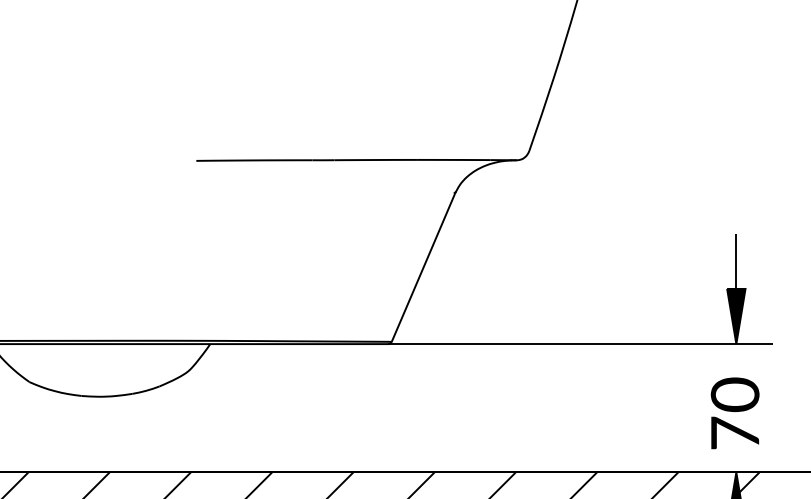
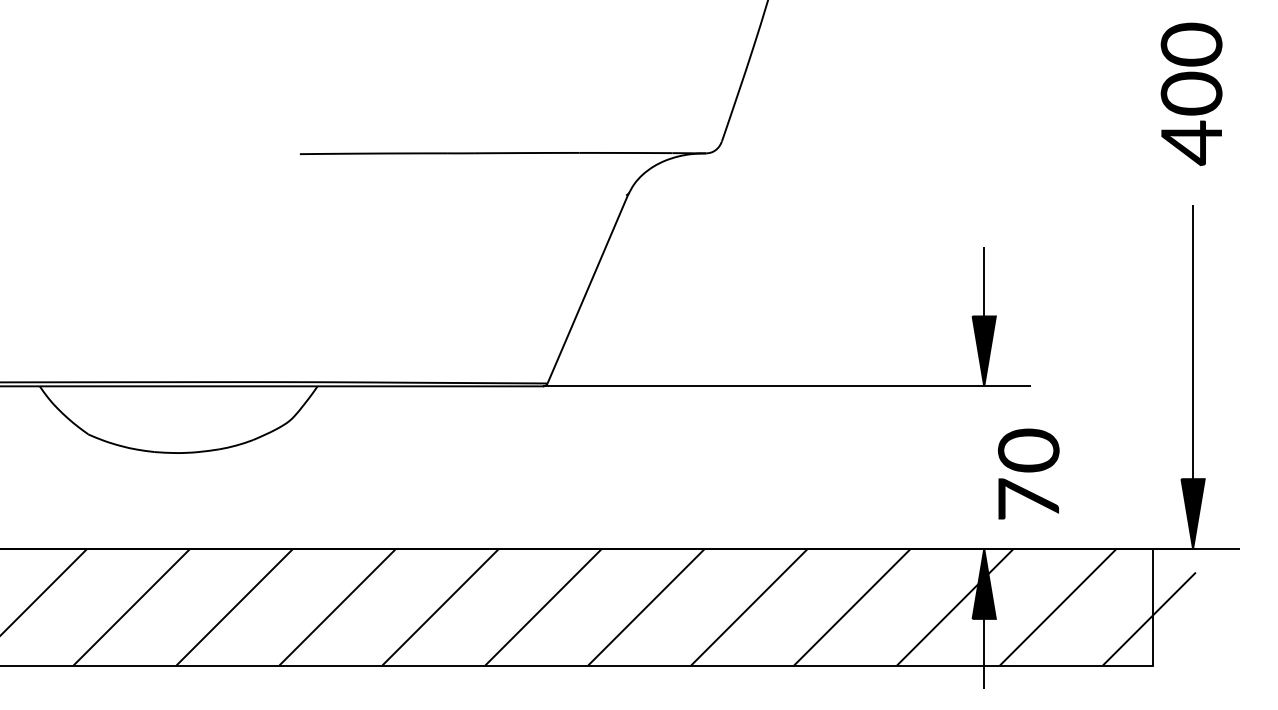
text: (734, 412) -> (1028, 473), moved

